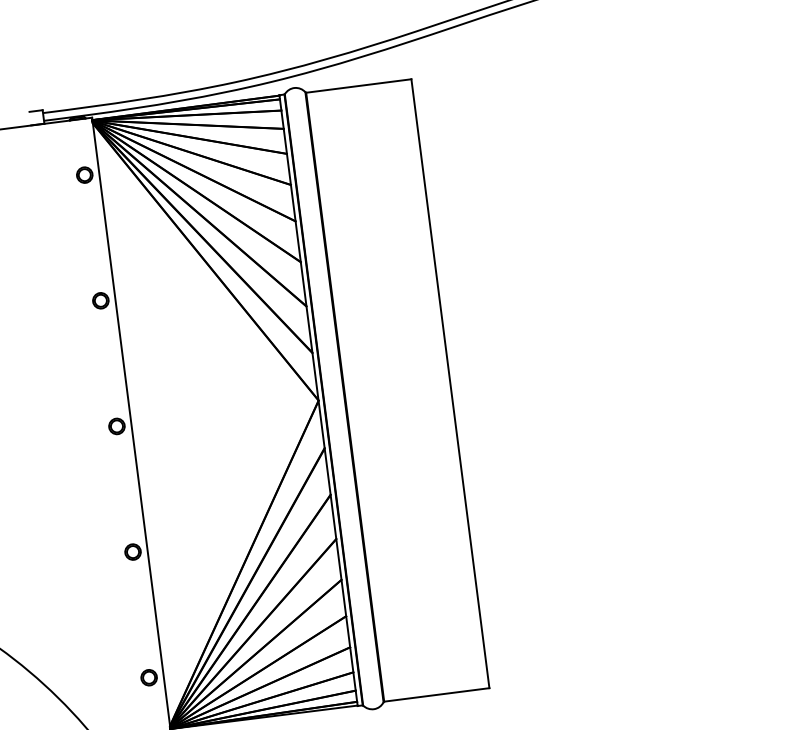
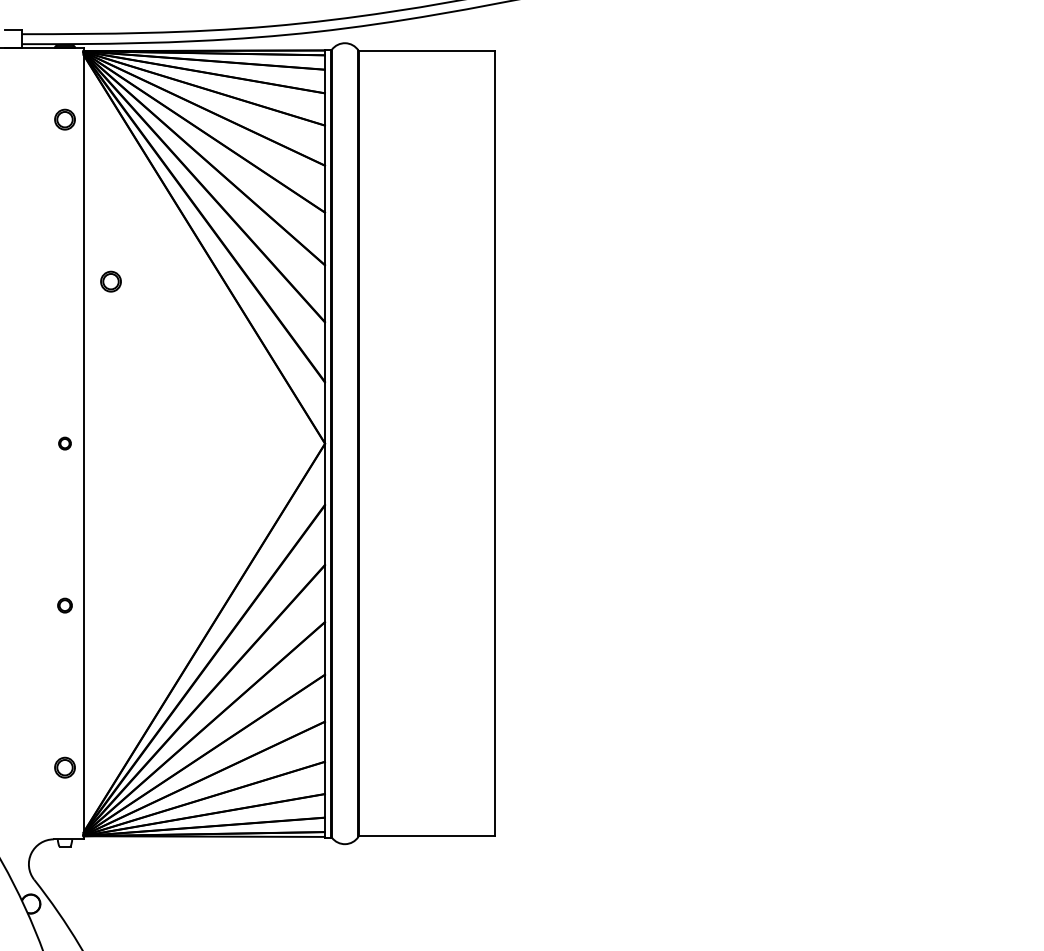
part: (100, 300) -> (110, 281), moved
part: (116, 426) -> (64, 443), size x0.6
part: (132, 551) -> (64, 605), size x0.7

